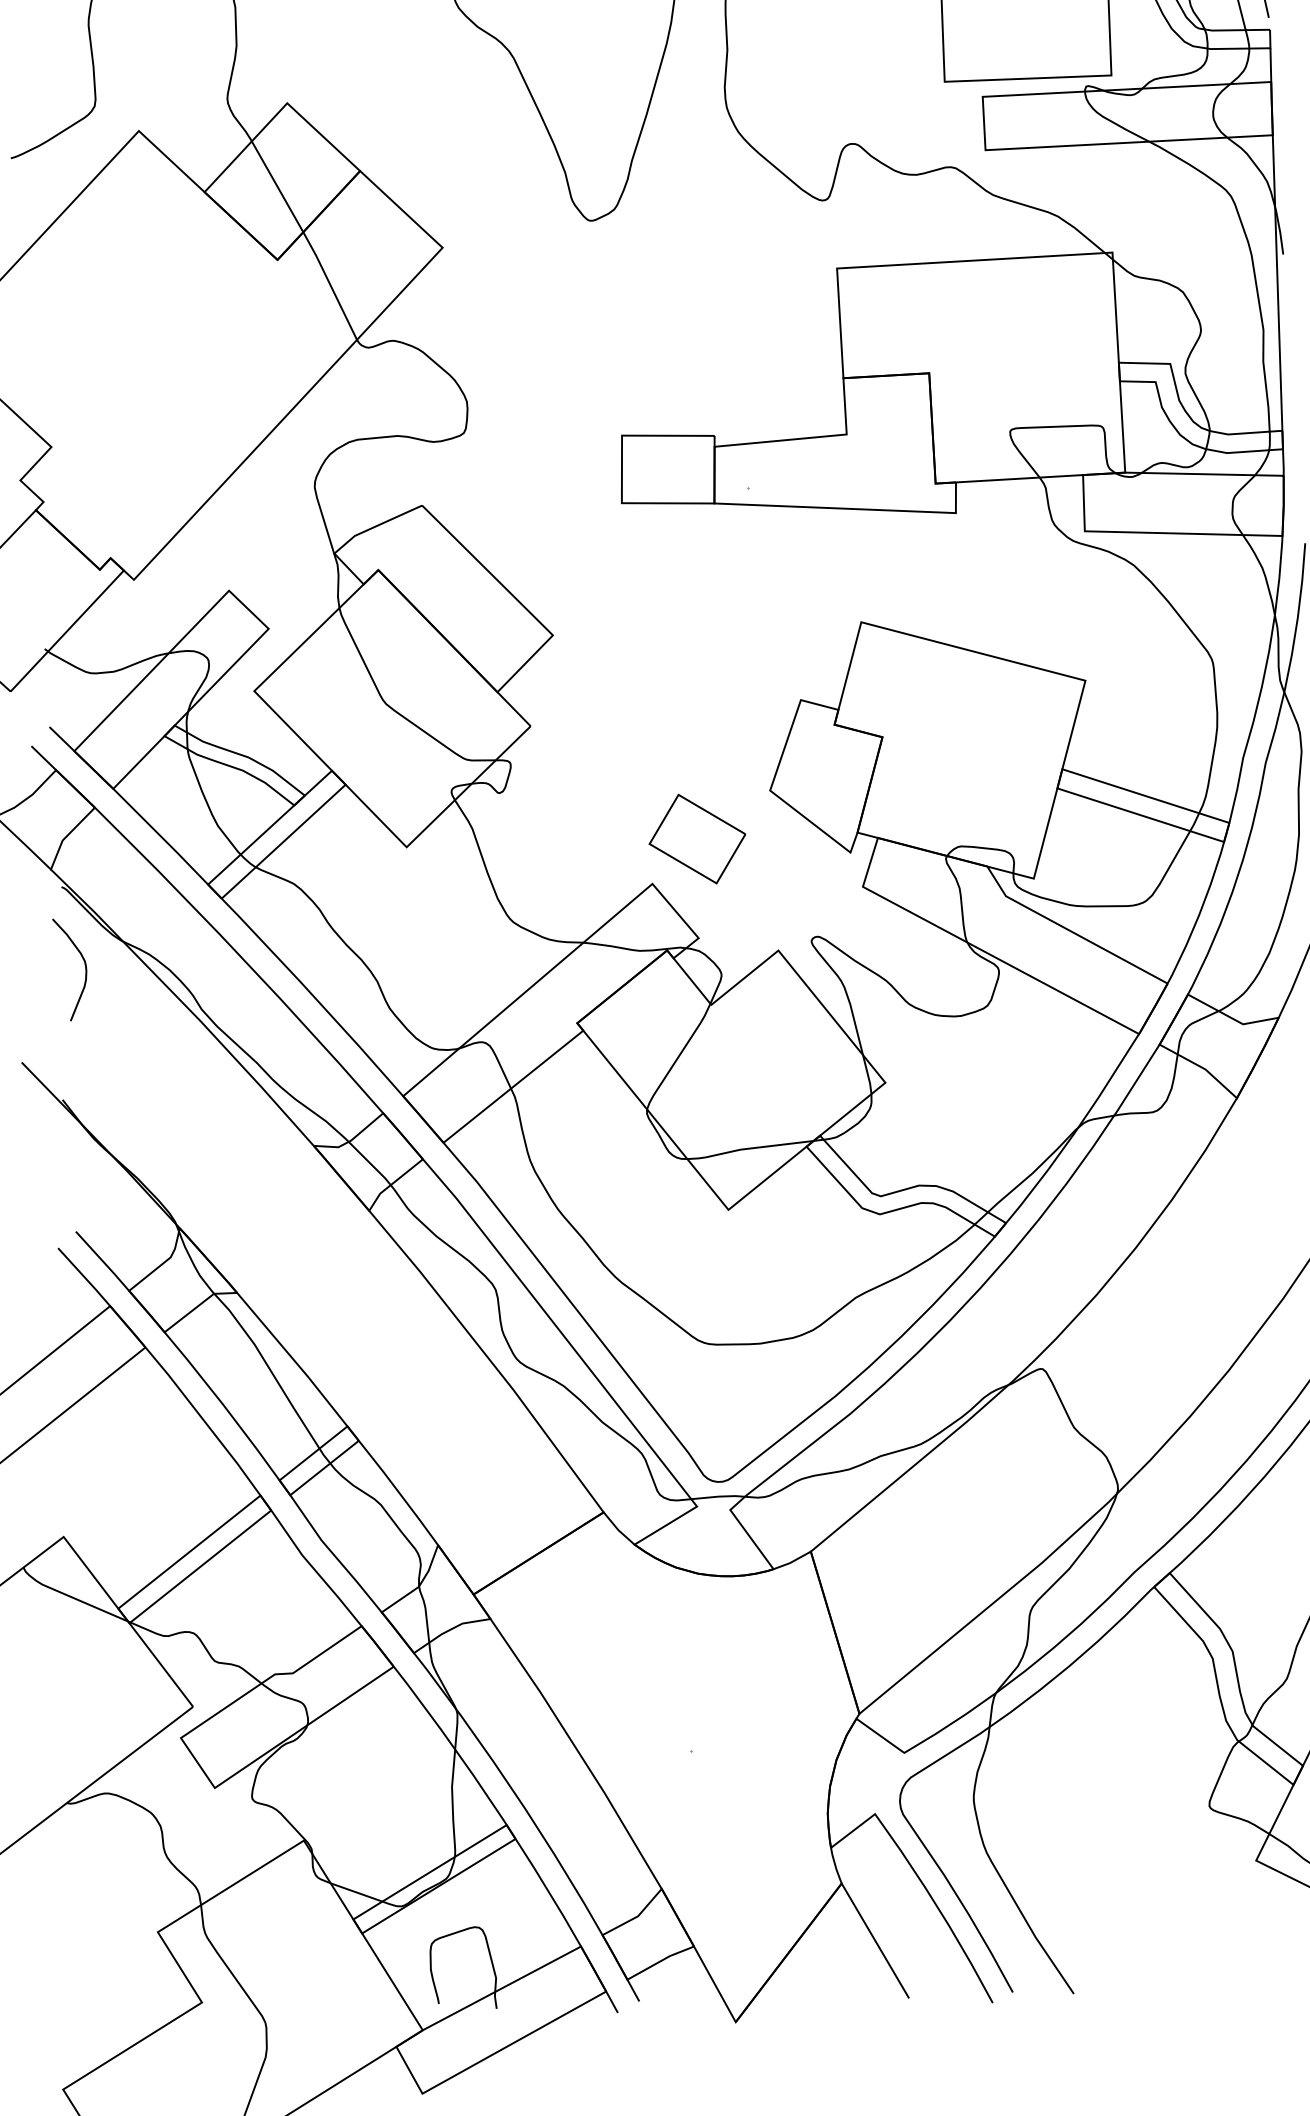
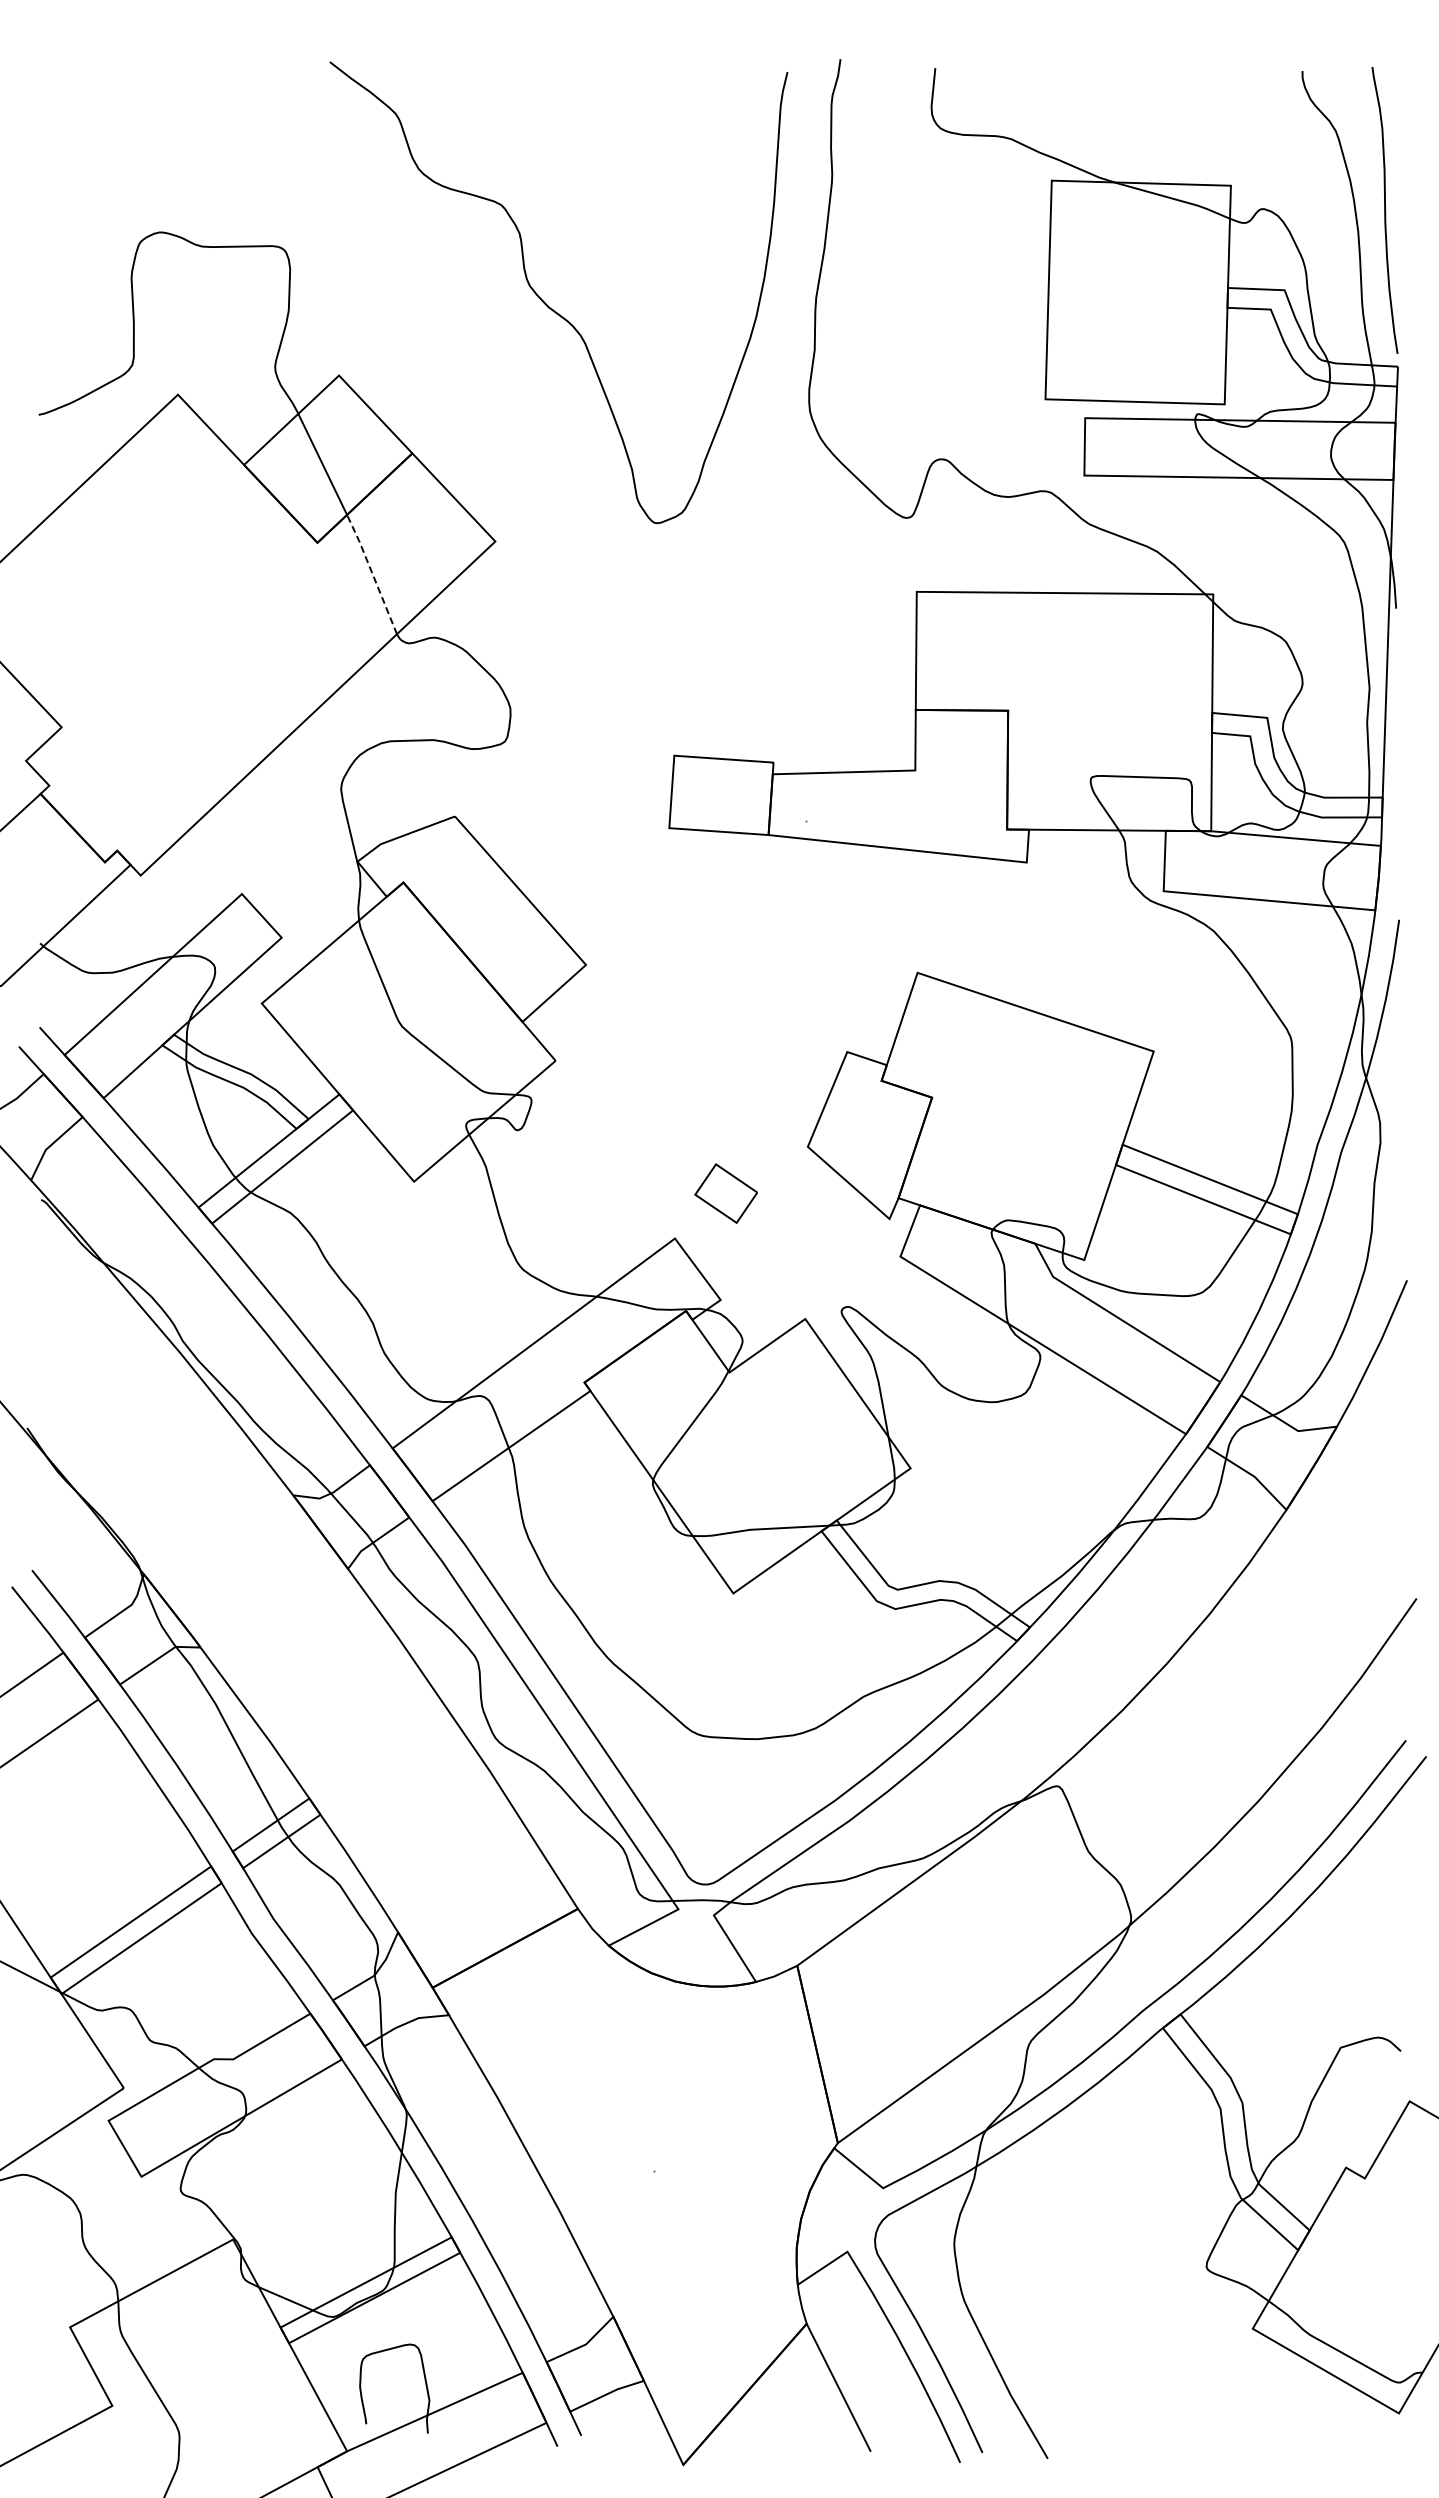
line: (330, 285) -> (372, 573), solid -> dashed
part: (696, 838) -> (725, 1193), size x0.6
curve: (84, 968) -> (60, 1288), removed

